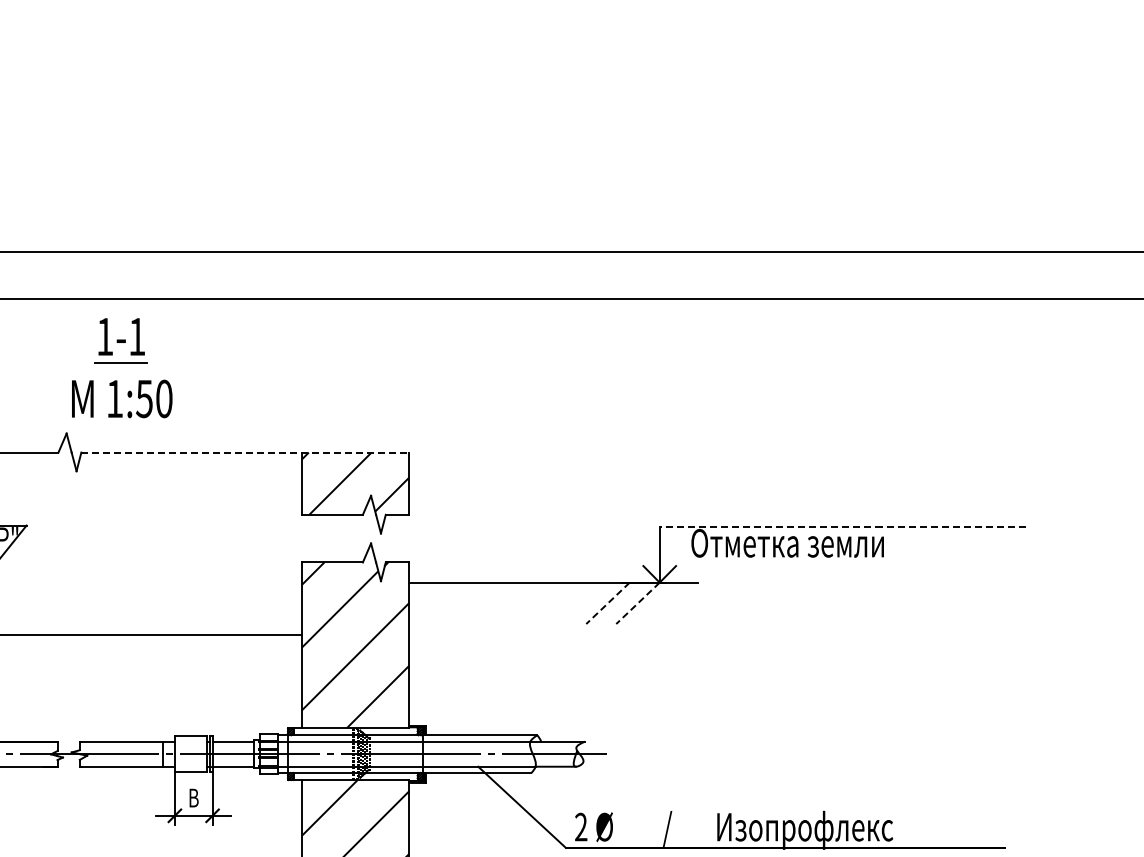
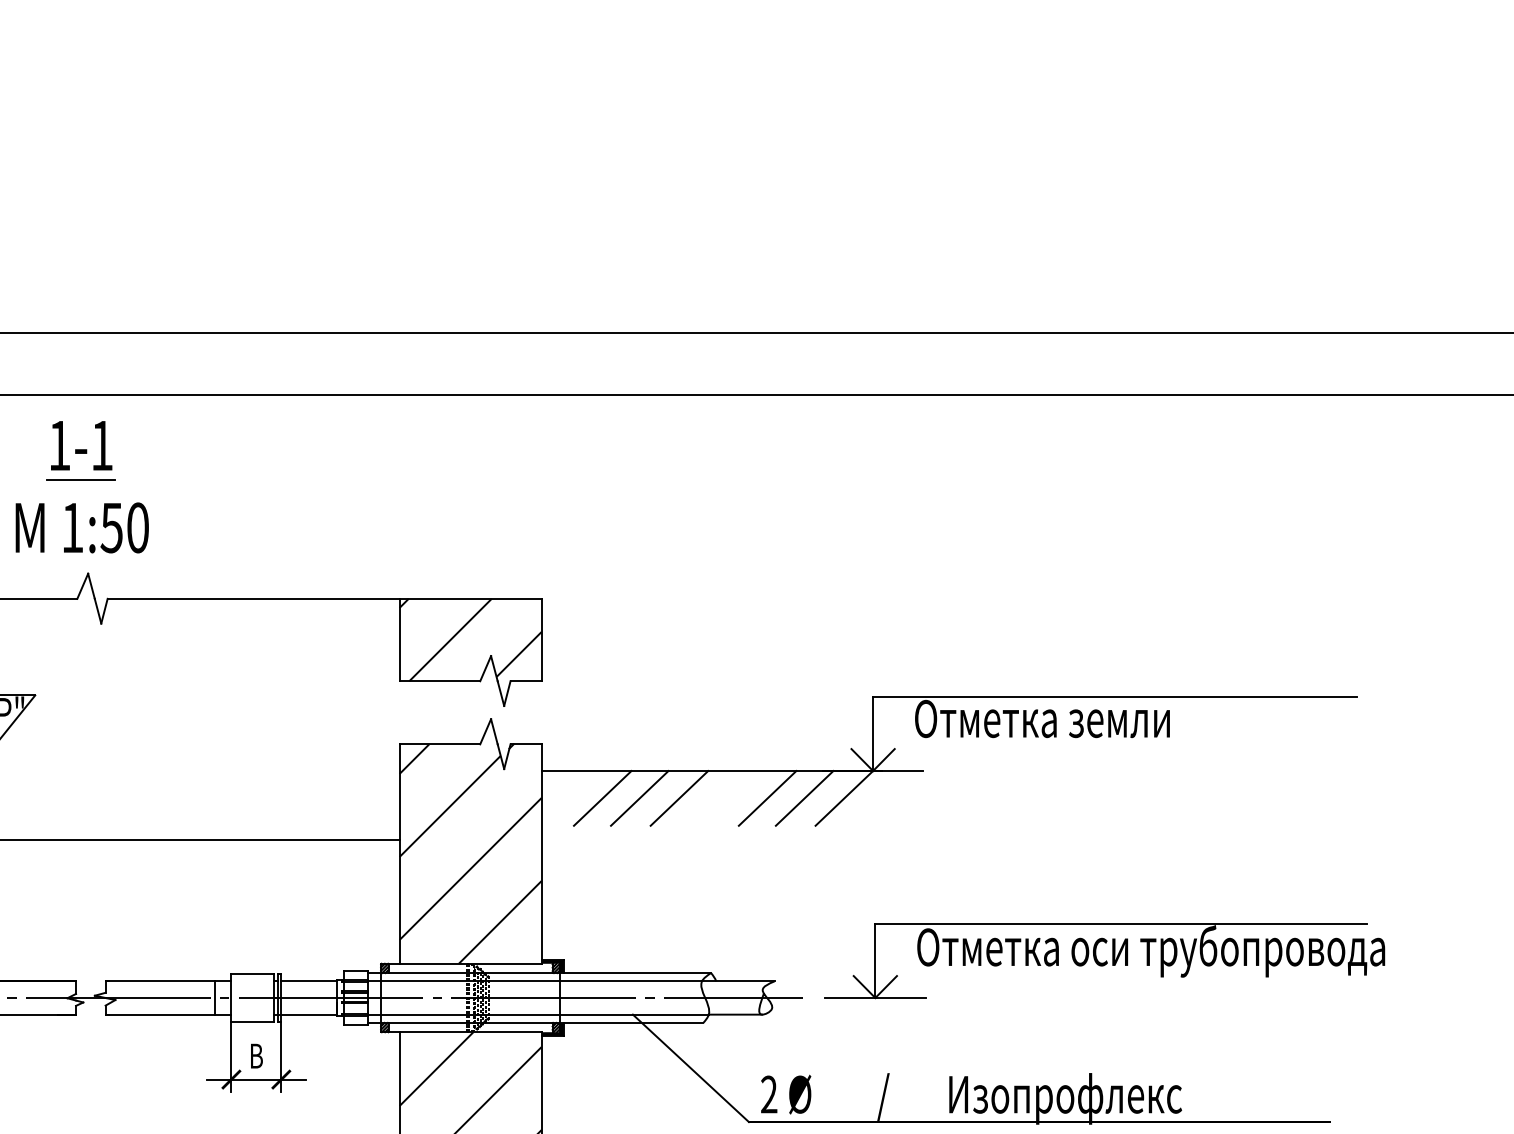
part: (122, 368) -> (82, 487), moved
line: (245, 452) -> (324, 598), dashed -> solid
line: (842, 526) -> (1115, 696), dashed -> solid
line: (455, 603) -> (602, 798), added
line: (483, 603) -> (639, 798), added
line: (513, 603) -> (679, 798), added
line: (579, 603) -> (766, 798), added
line: (607, 603) -> (803, 798), dashed -> solid
line: (637, 603) -> (843, 798), dashed -> solid
part: (834, 726) -> (1104, 961), added

